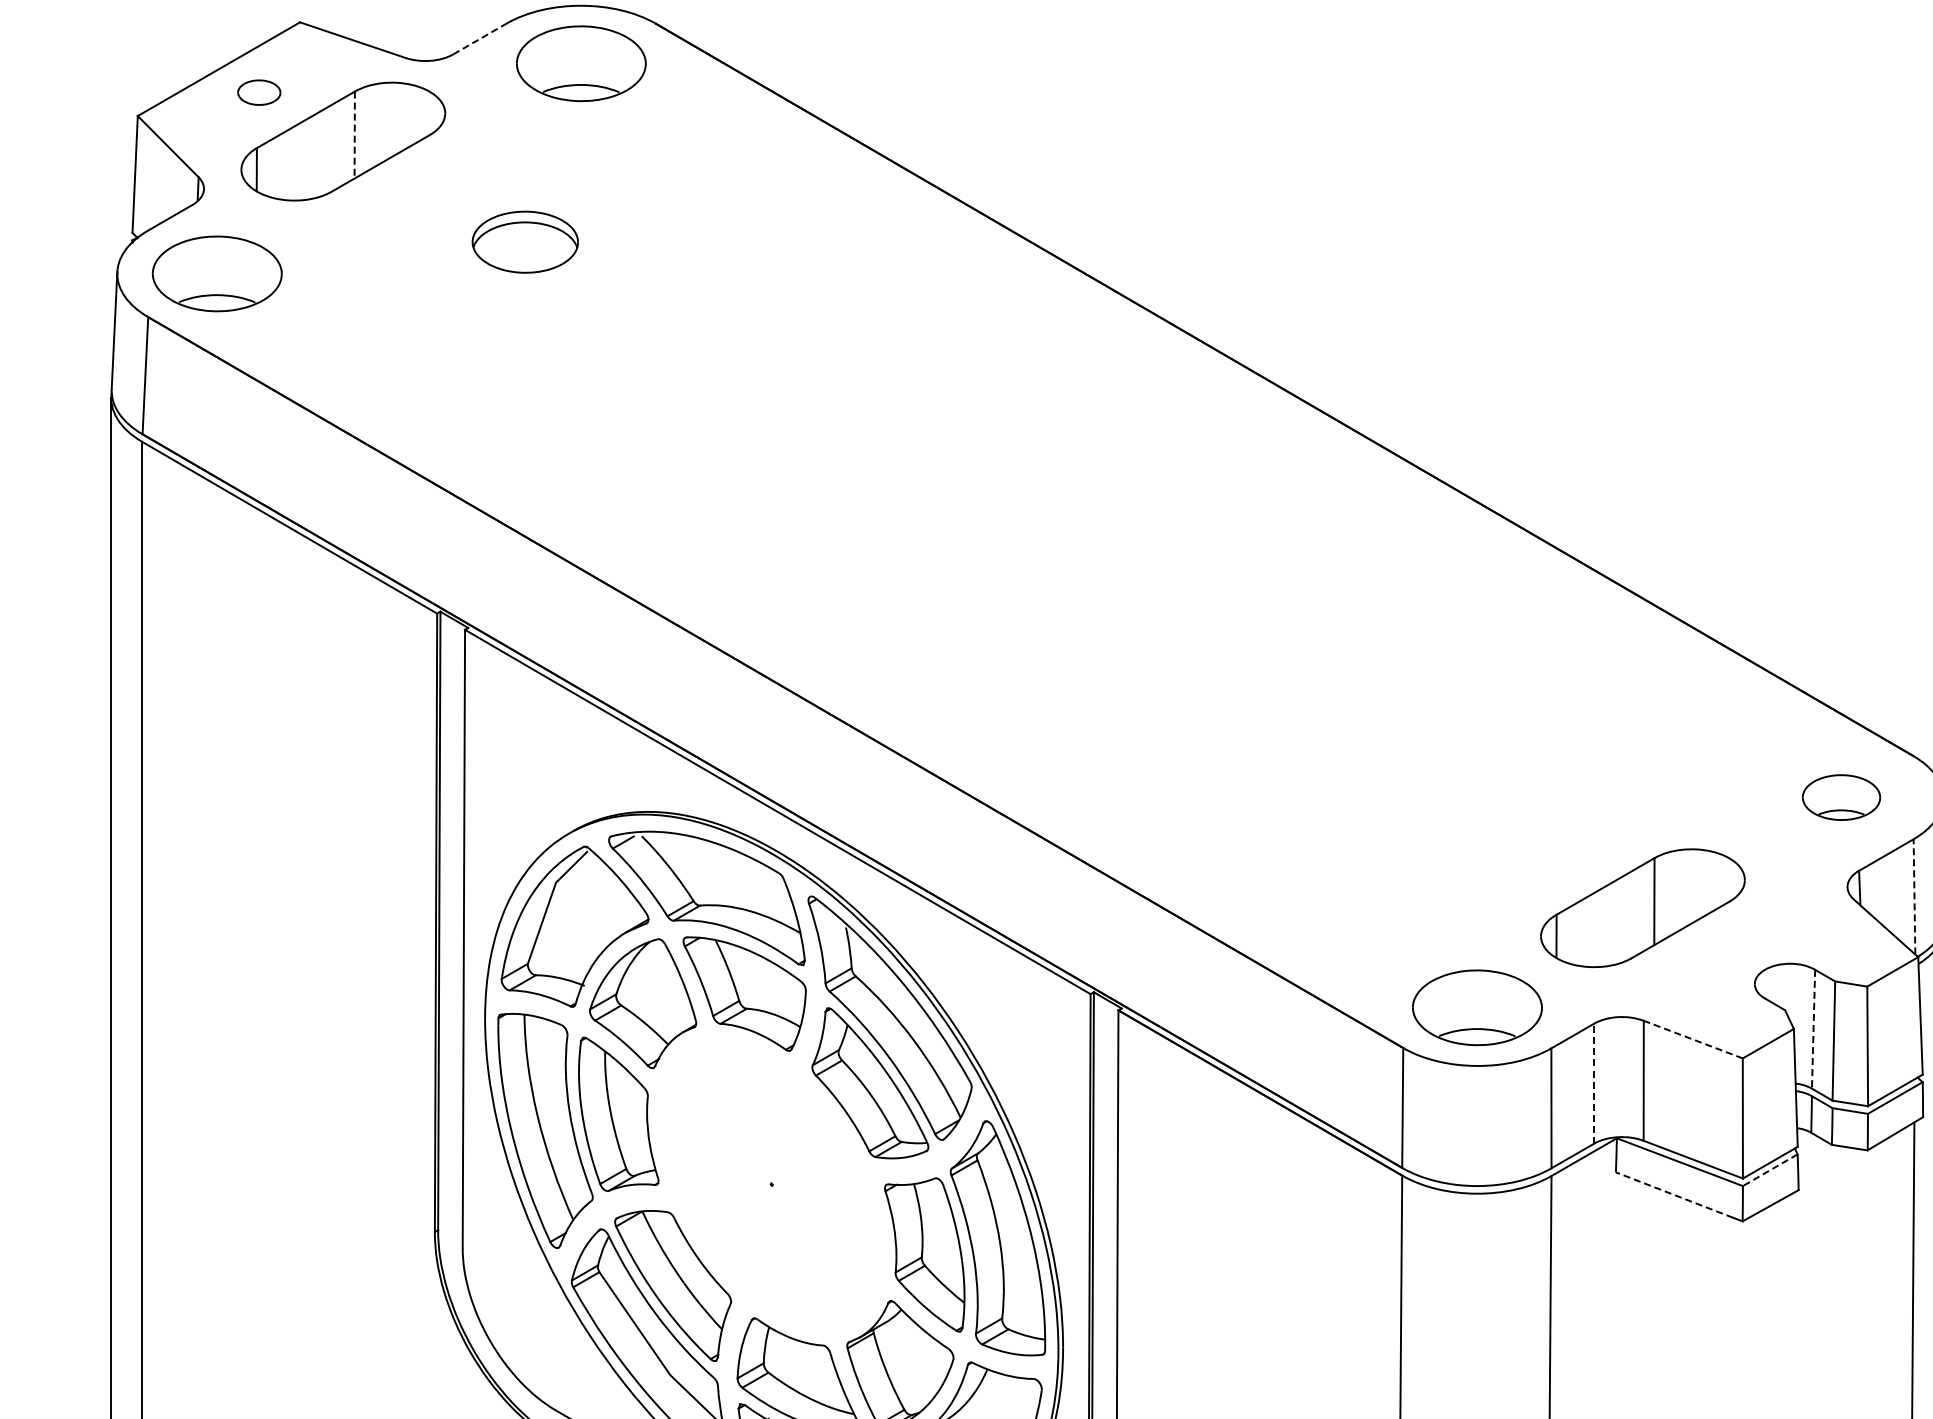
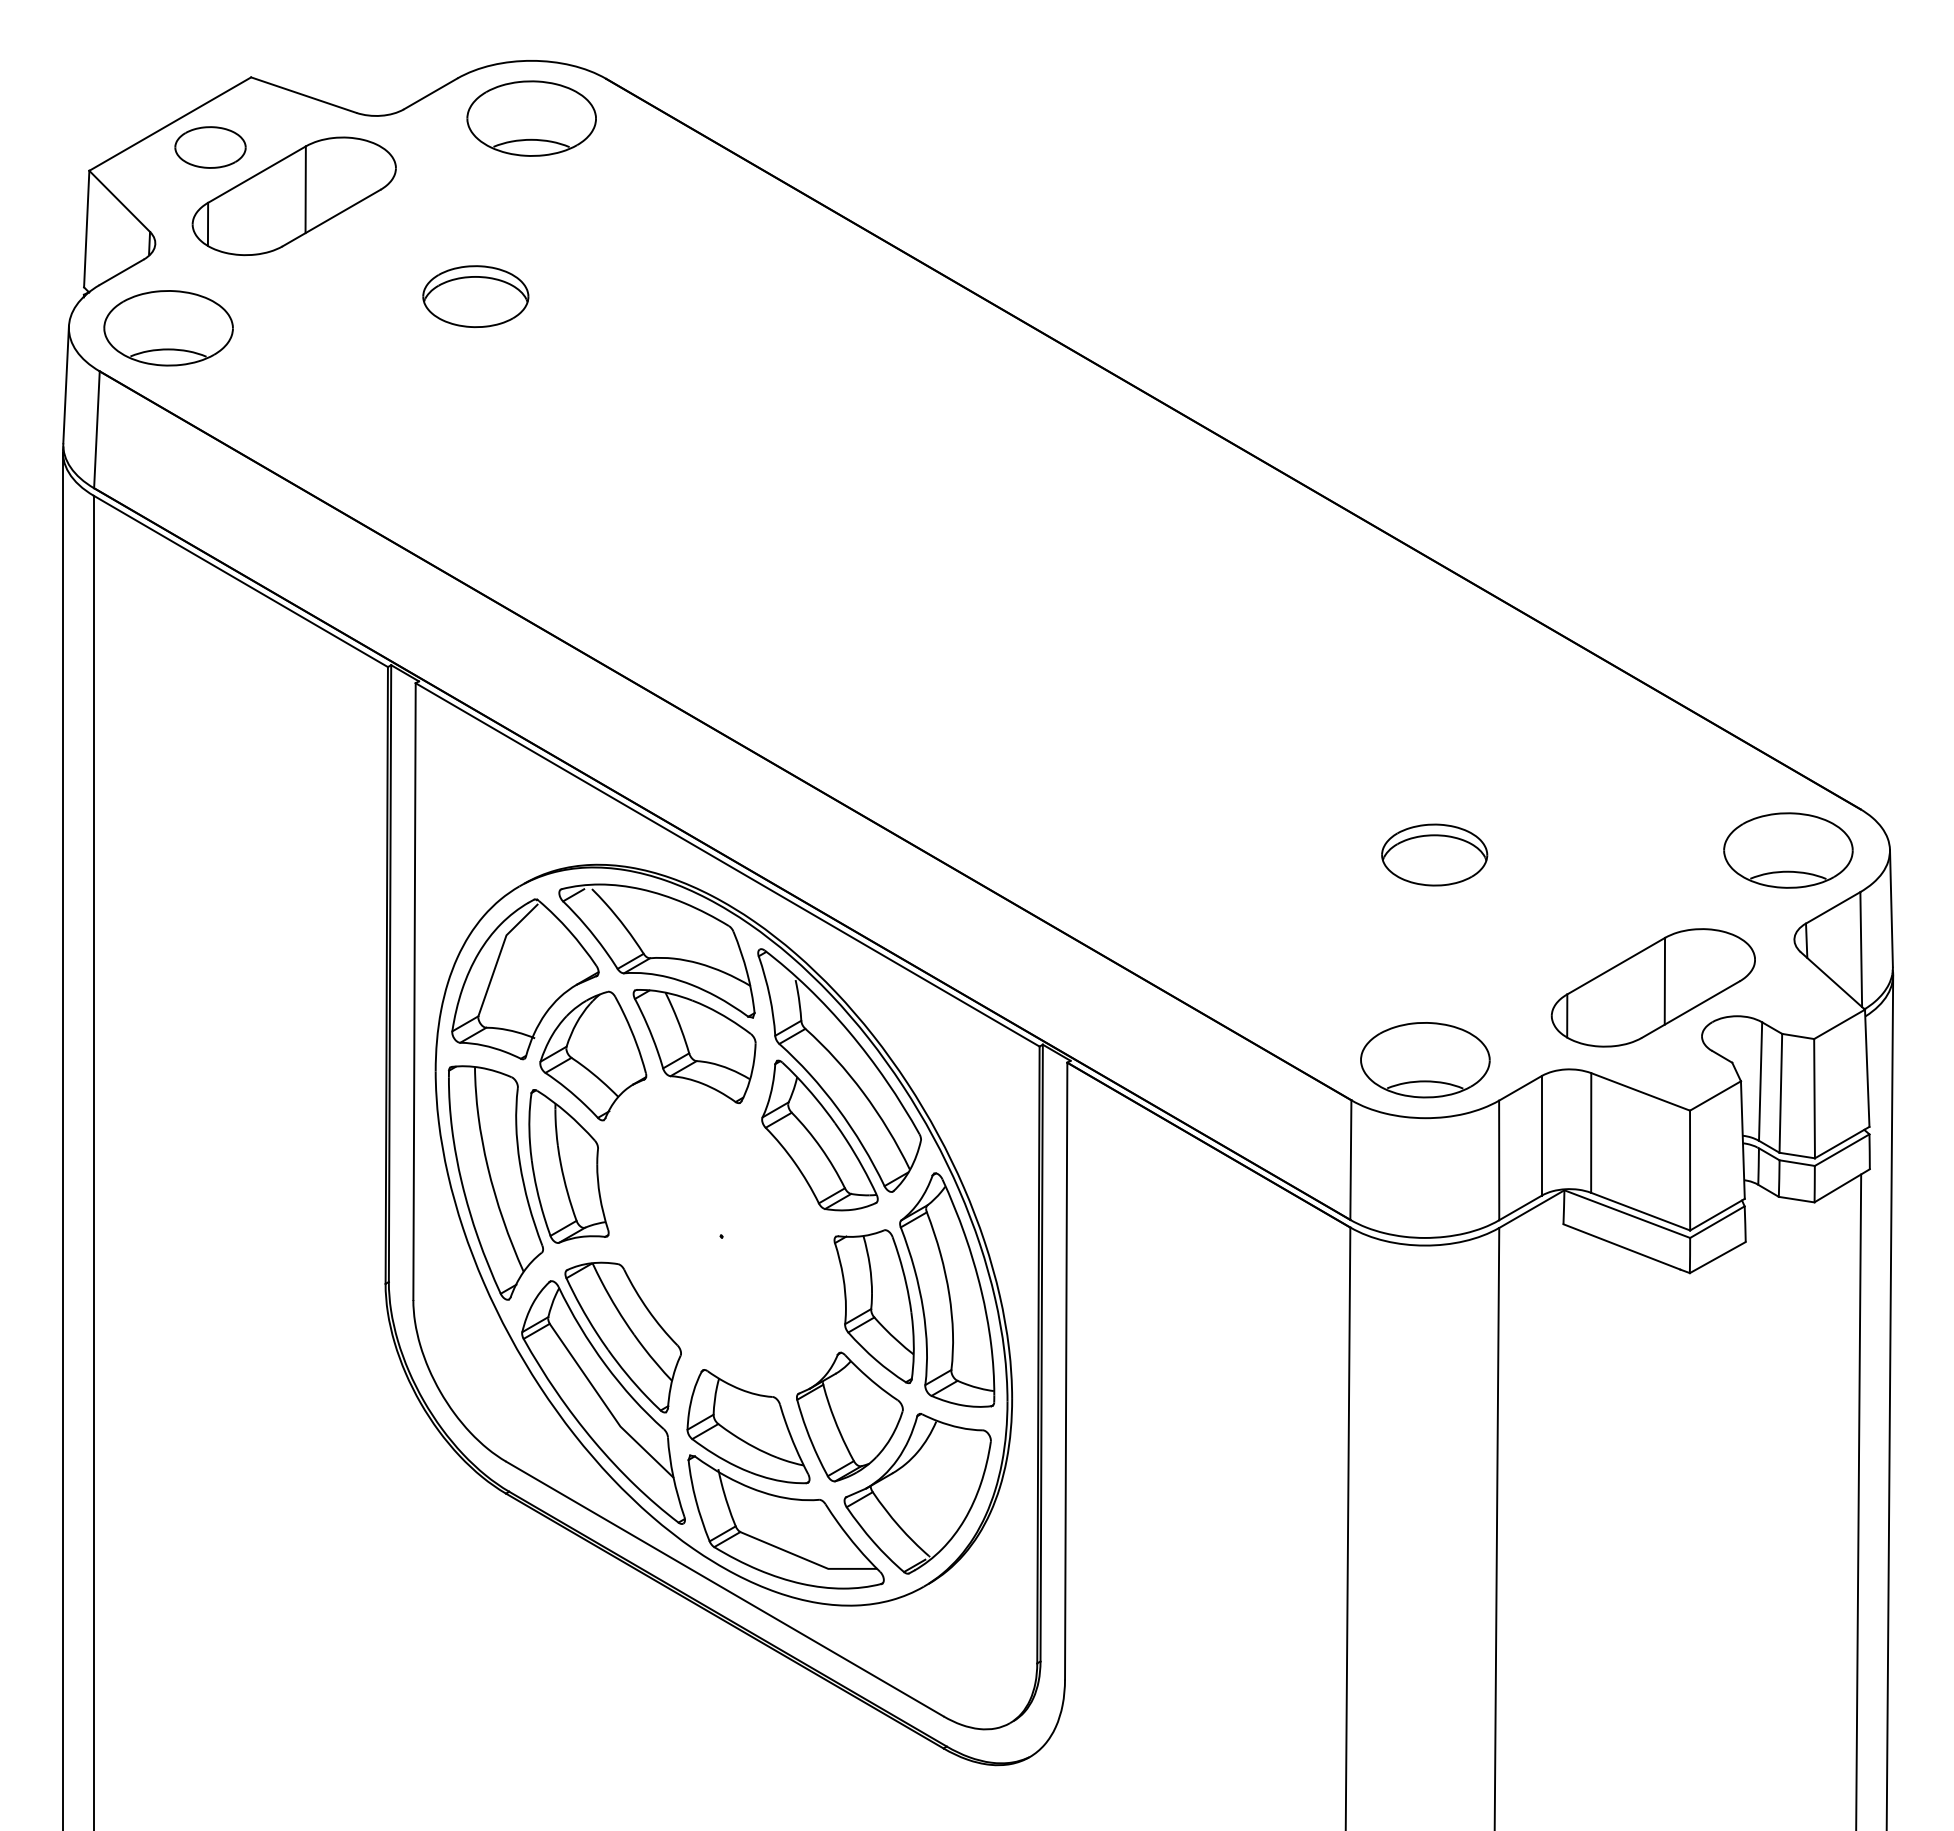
line: (479, 38) -> (430, 93), dashed -> solid
part: (259, 92) -> (210, 147), size x1.67
line: (354, 135) -> (305, 190), dashed -> solid
part: (1841, 797) -> (1788, 850), size x1.67
part: (1486, 801) -> (1434, 854), added
line: (1914, 896) -> (1861, 949), dashed -> solid
part: (1642, 907) -> (1652, 987), moved
line: (1813, 1030) -> (1760, 1082), dashed -> solid
line: (1693, 1039) -> (1640, 1091), dashed -> solid
line: (1593, 1083) -> (1541, 1135), dashed -> solid
line: (1770, 1170) -> (1717, 1222), dashed -> solid
line: (1674, 1194) -> (1621, 1246), dashed -> solid

